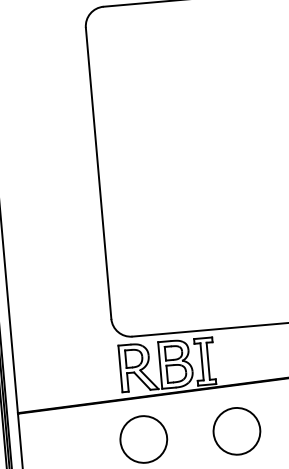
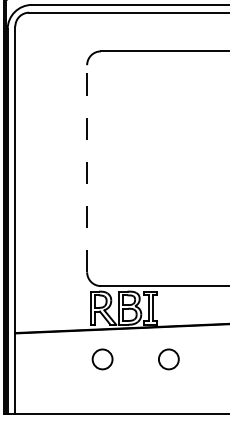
line: (99, 173) -> (87, 168), solid -> dashed
circle: (236, 430) -> (168, 358), size x0.6
circle: (143, 438) -> (102, 358), size x0.6

